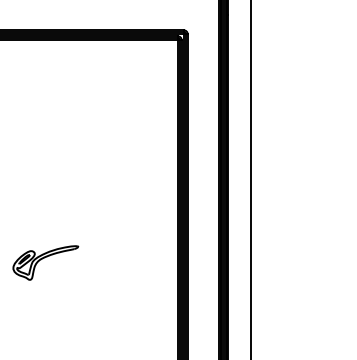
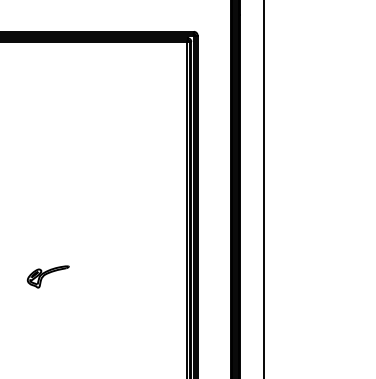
part: (46, 262) -> (48, 276), size x0.6

